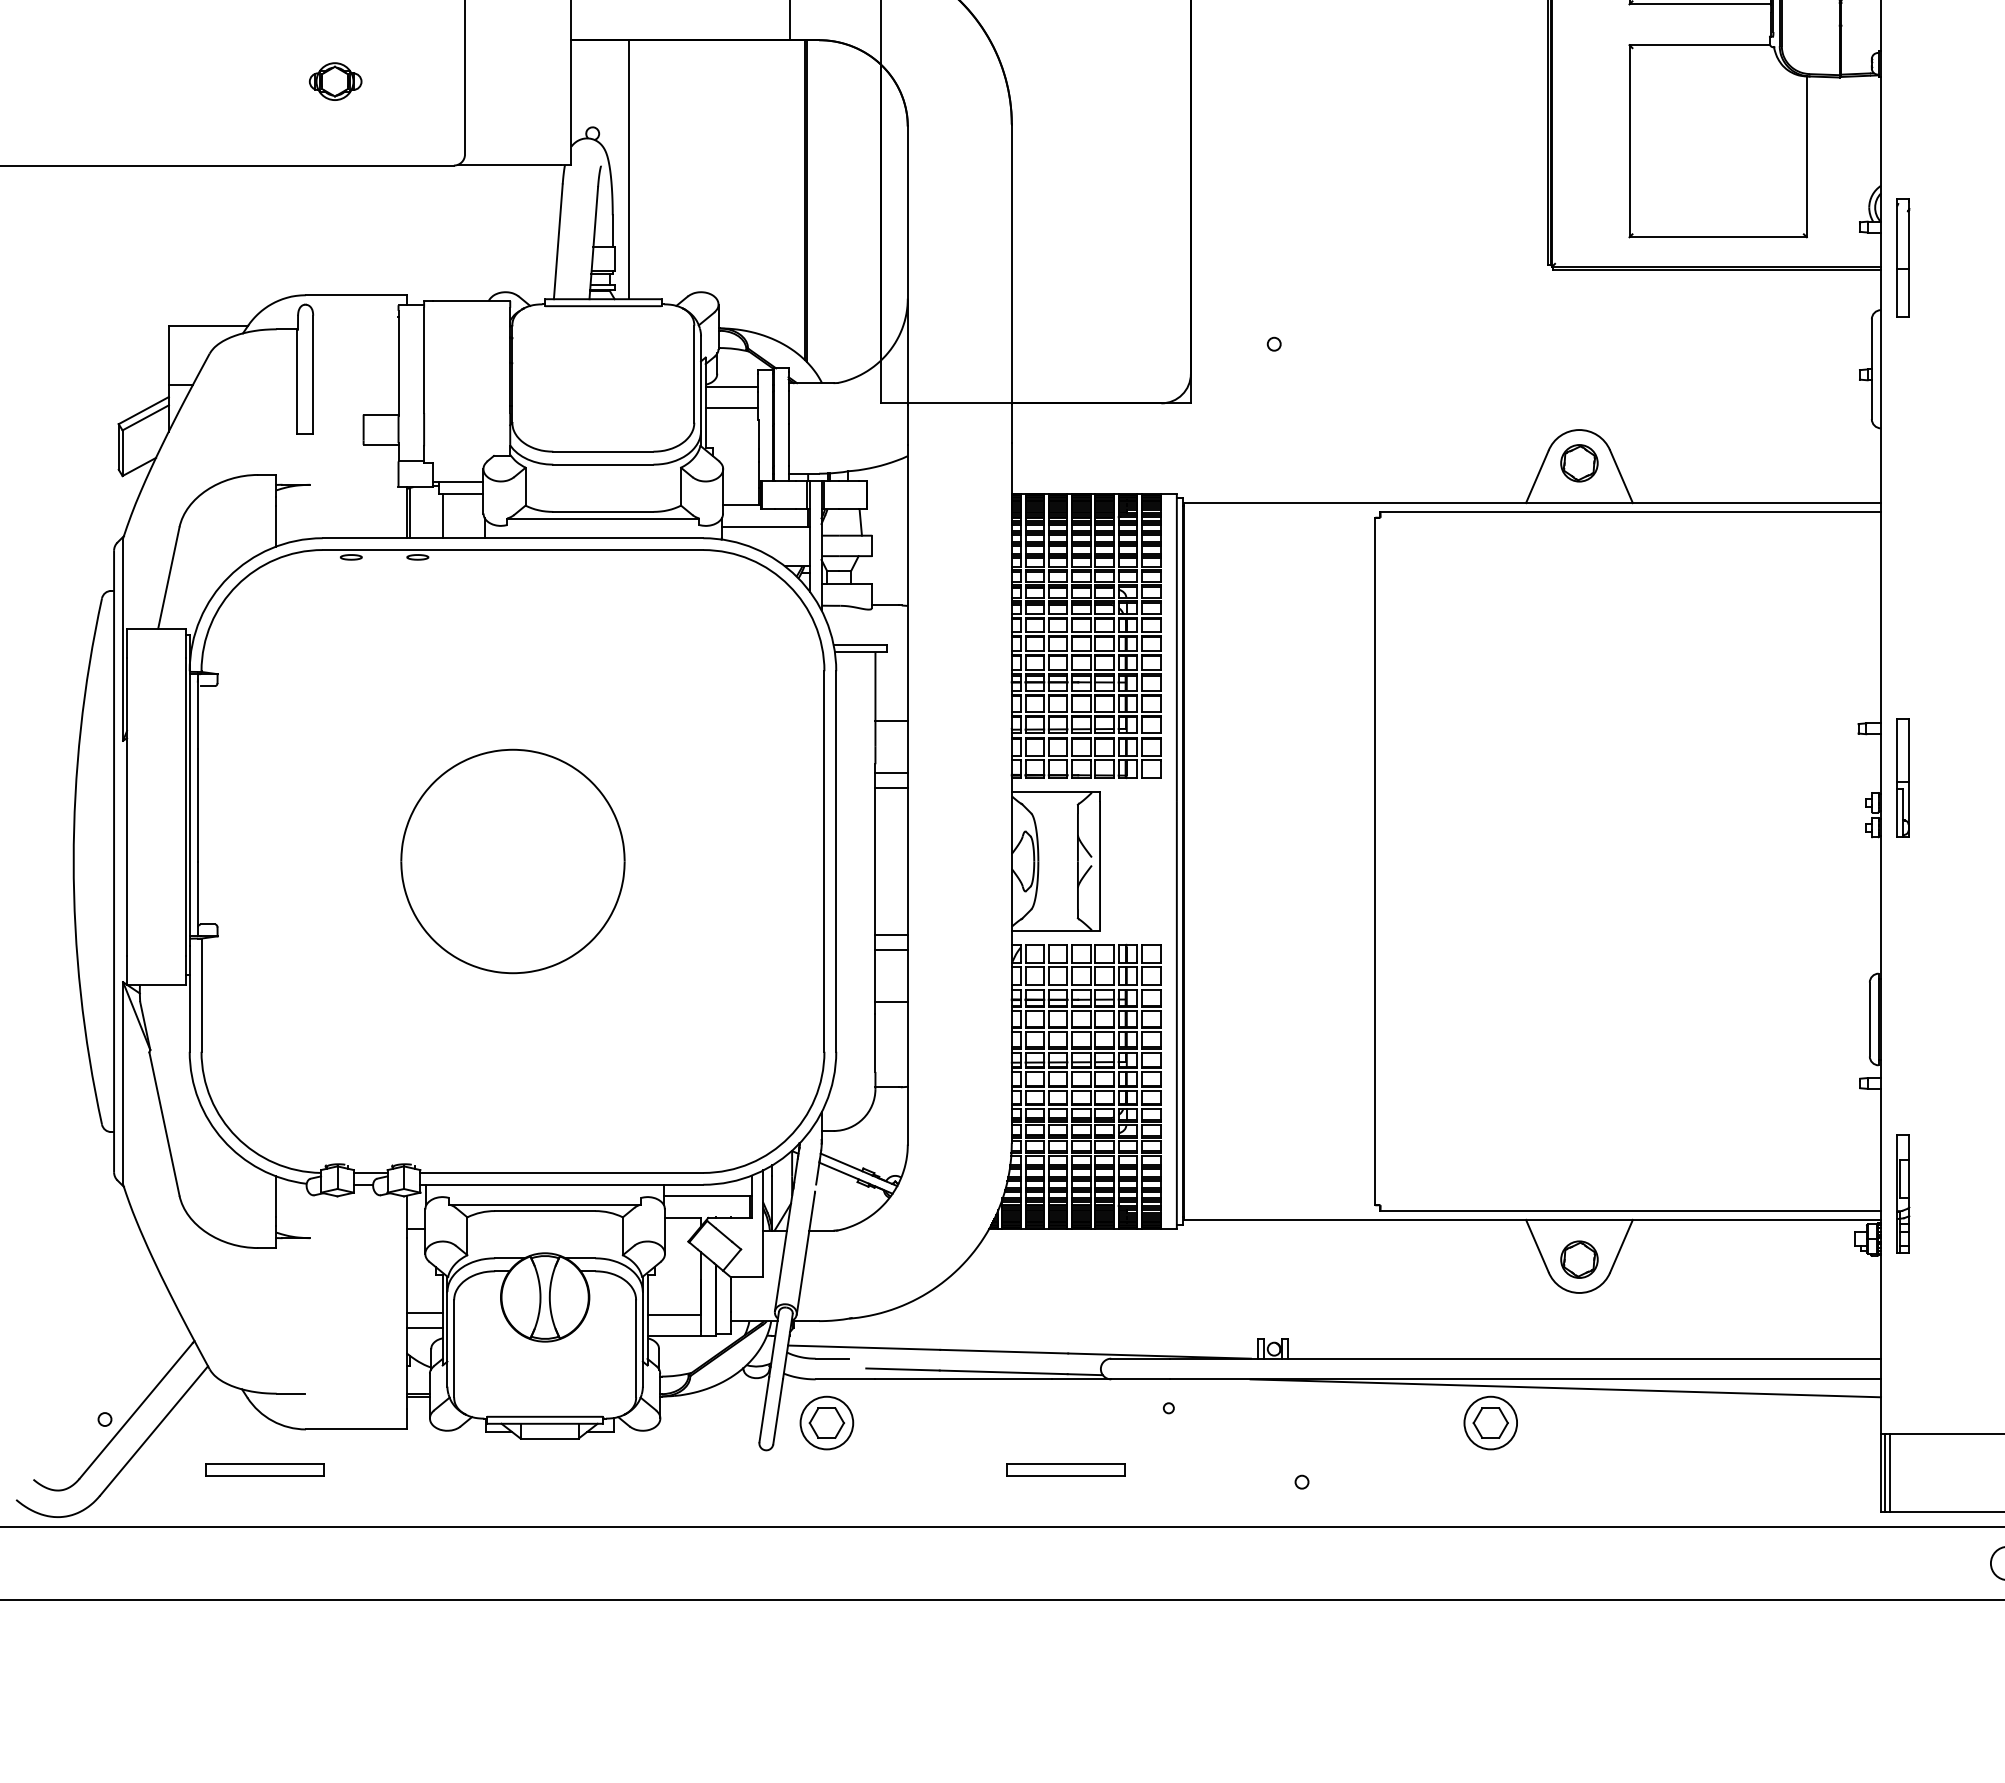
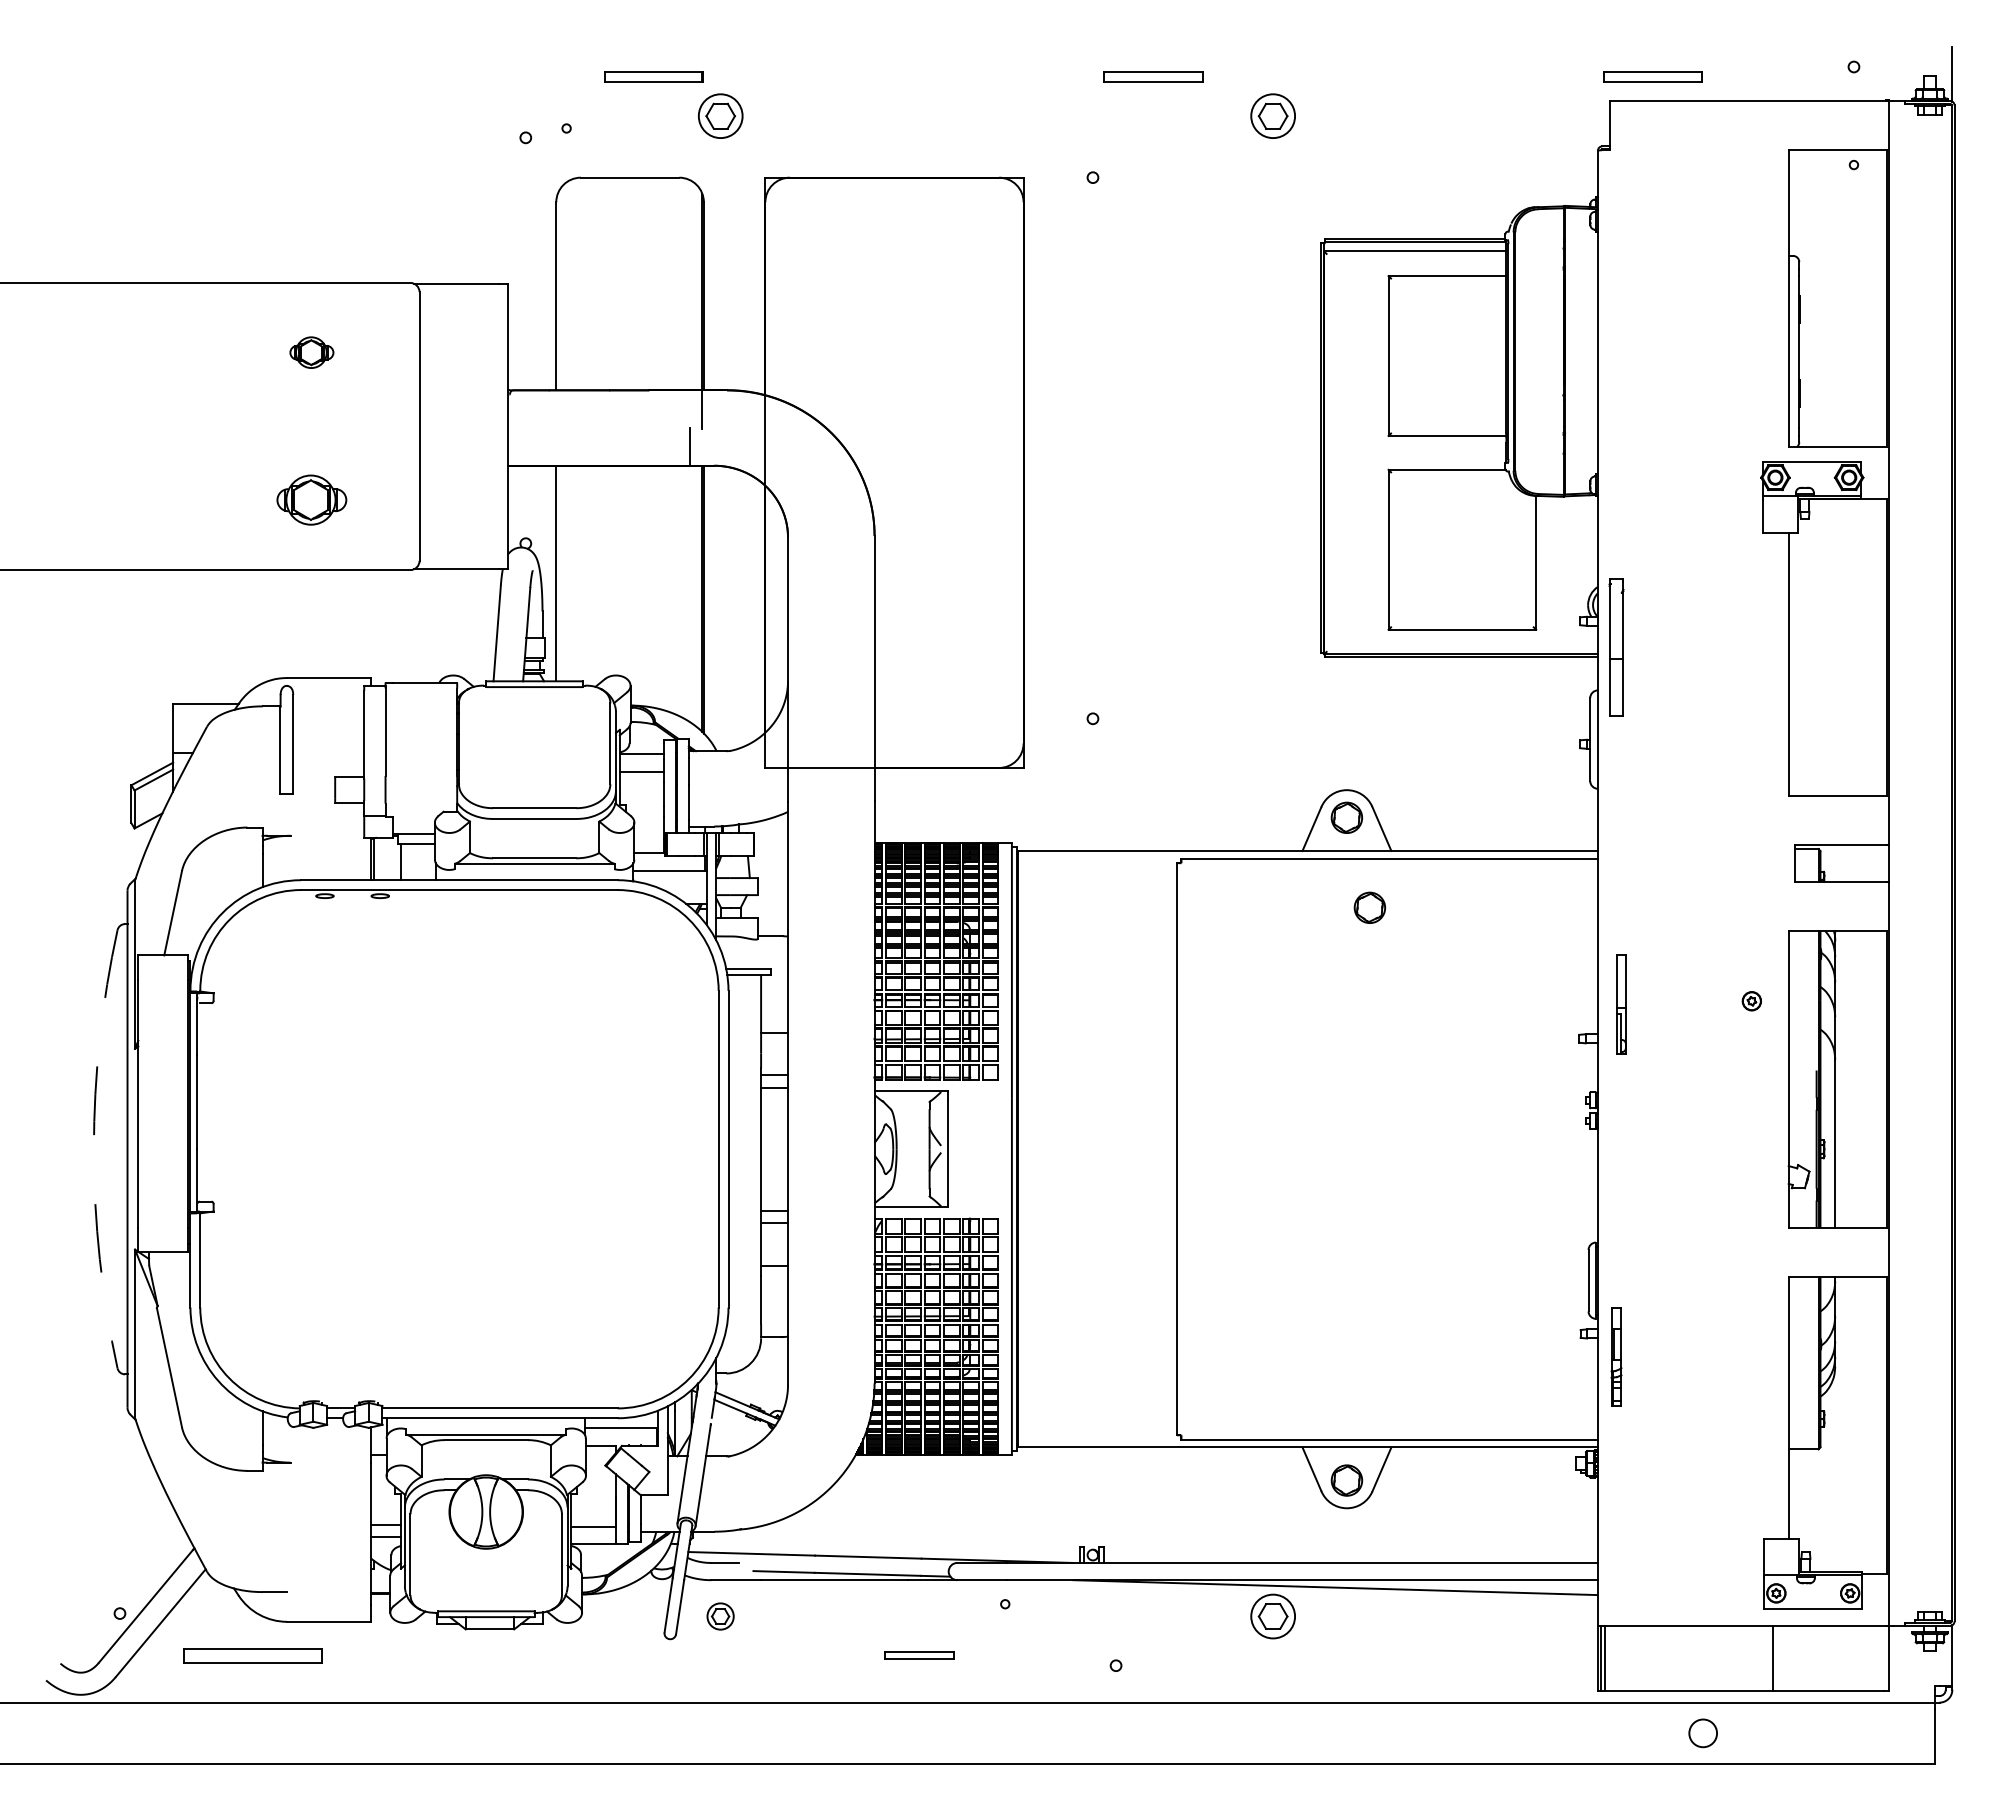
part: (335, 81) -> (311, 500), size x1.6
part: (1903, 257) -> (1616, 646), size x1.4
part: (1606, 571) -> (1369, 907), added
part: (1903, 777) -> (1621, 1004), moved
arc: (73, 861) -> (93, 1149), solid -> dashed
part: (513, 861) -> (459, 1149), removed
part: (1903, 1193) -> (1616, 1356), moved
part: (826, 1423) -> (720, 1616), size x0.6
part: (264, 1469) -> (252, 1655), size x1.4
part: (1065, 1469) -> (919, 1655), size x0.7

